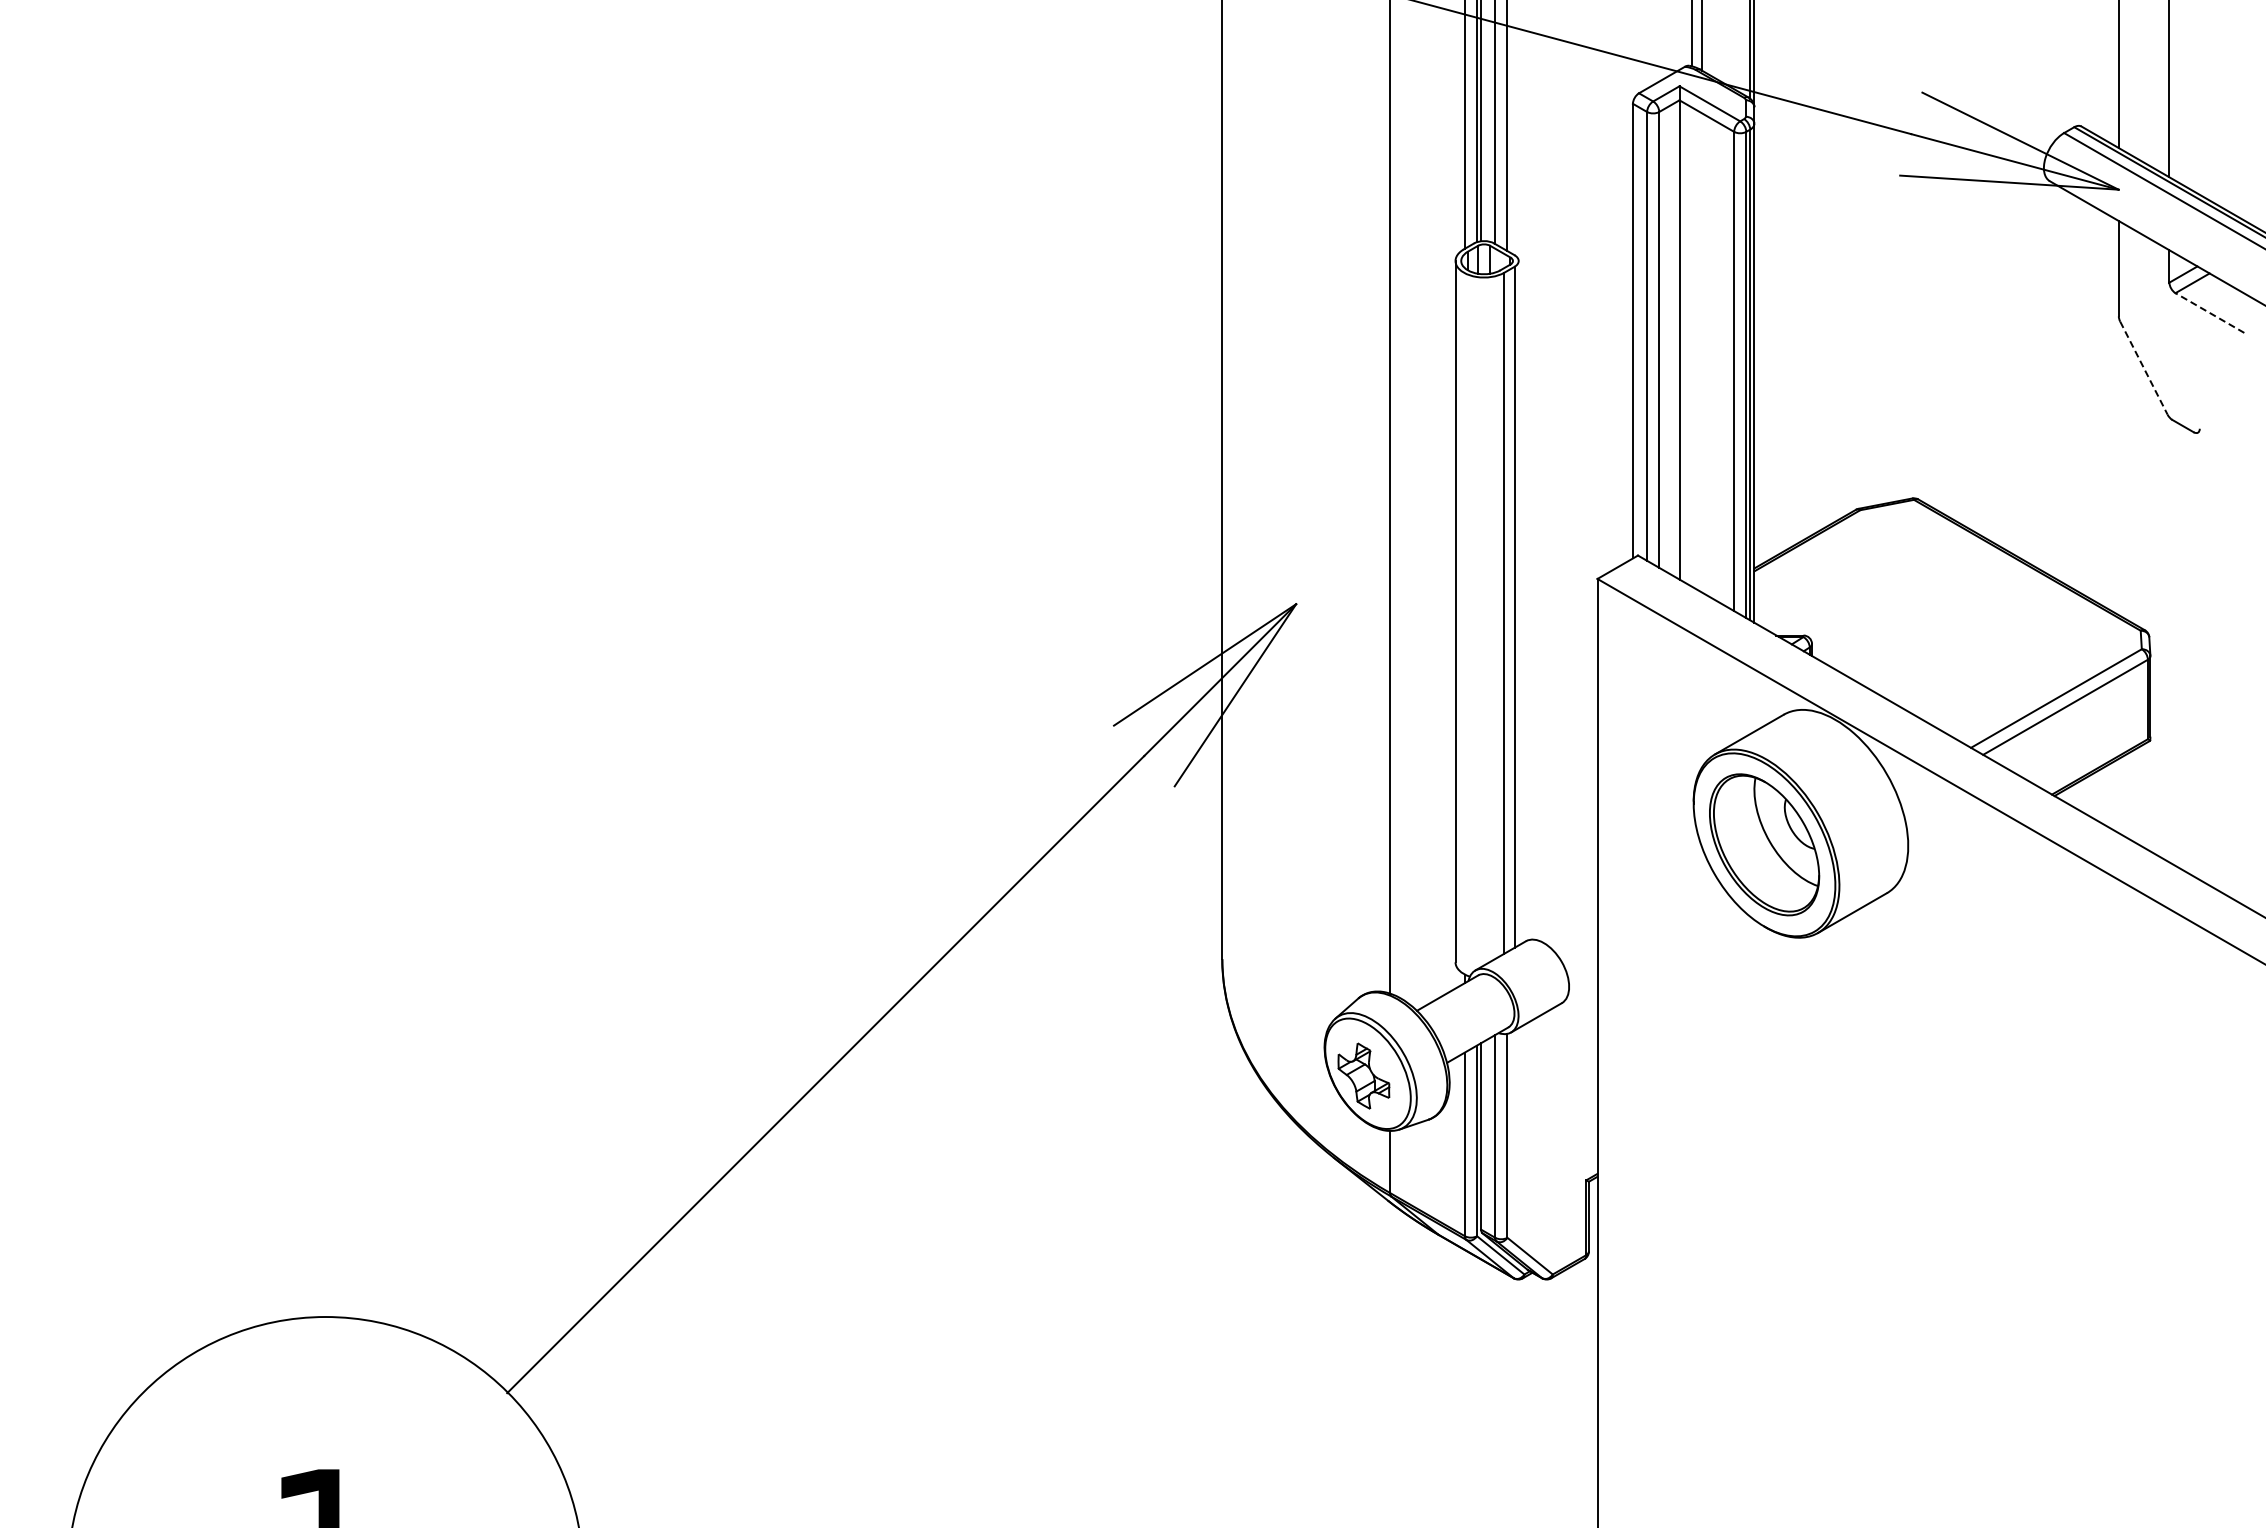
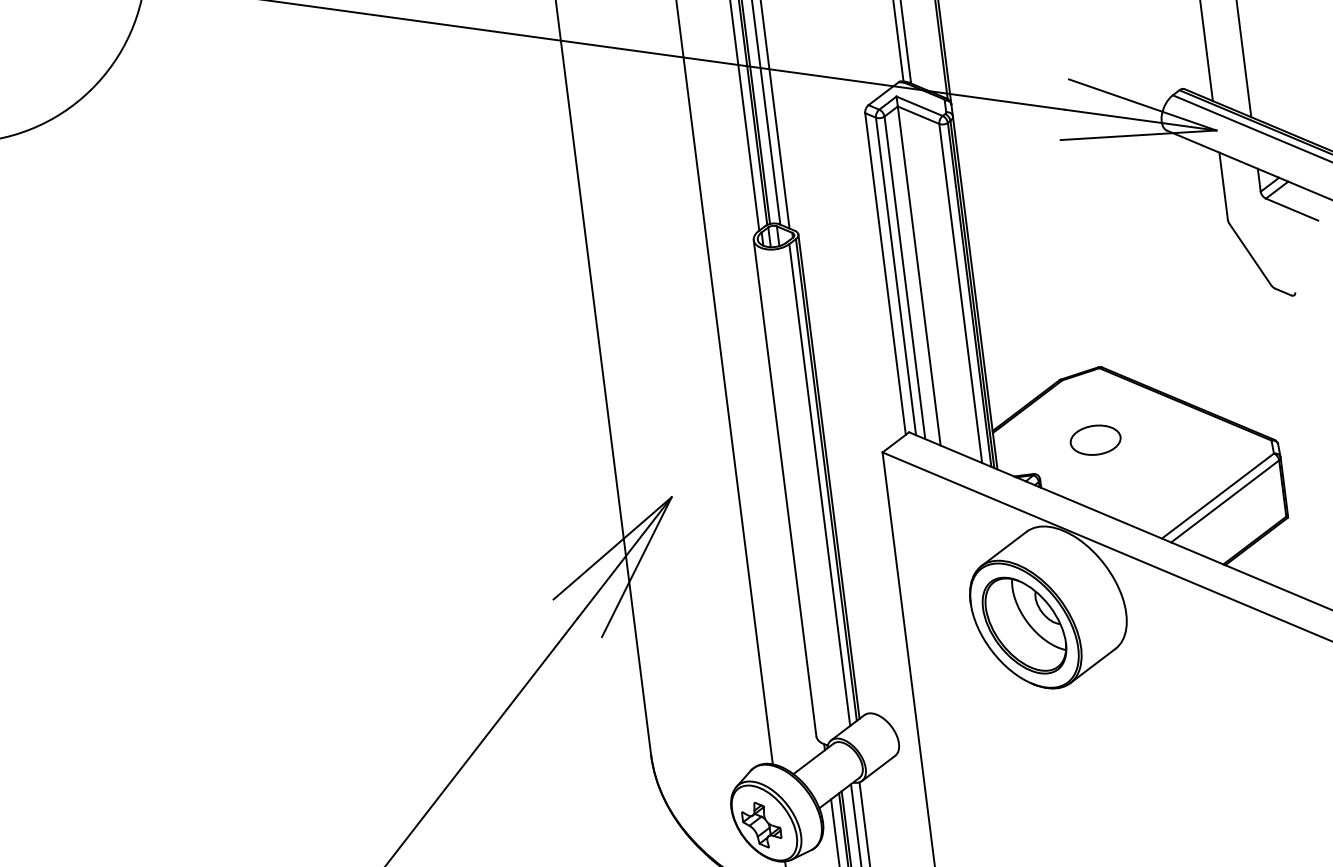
line: (2209, 313) -> (1291, 209), dashed -> solid
line: (2144, 368) -> (1250, 254), dashed -> solid
part: (1896, 599) -> (1095, 440), added
line: (1518, 603) -> (828, 476), added

